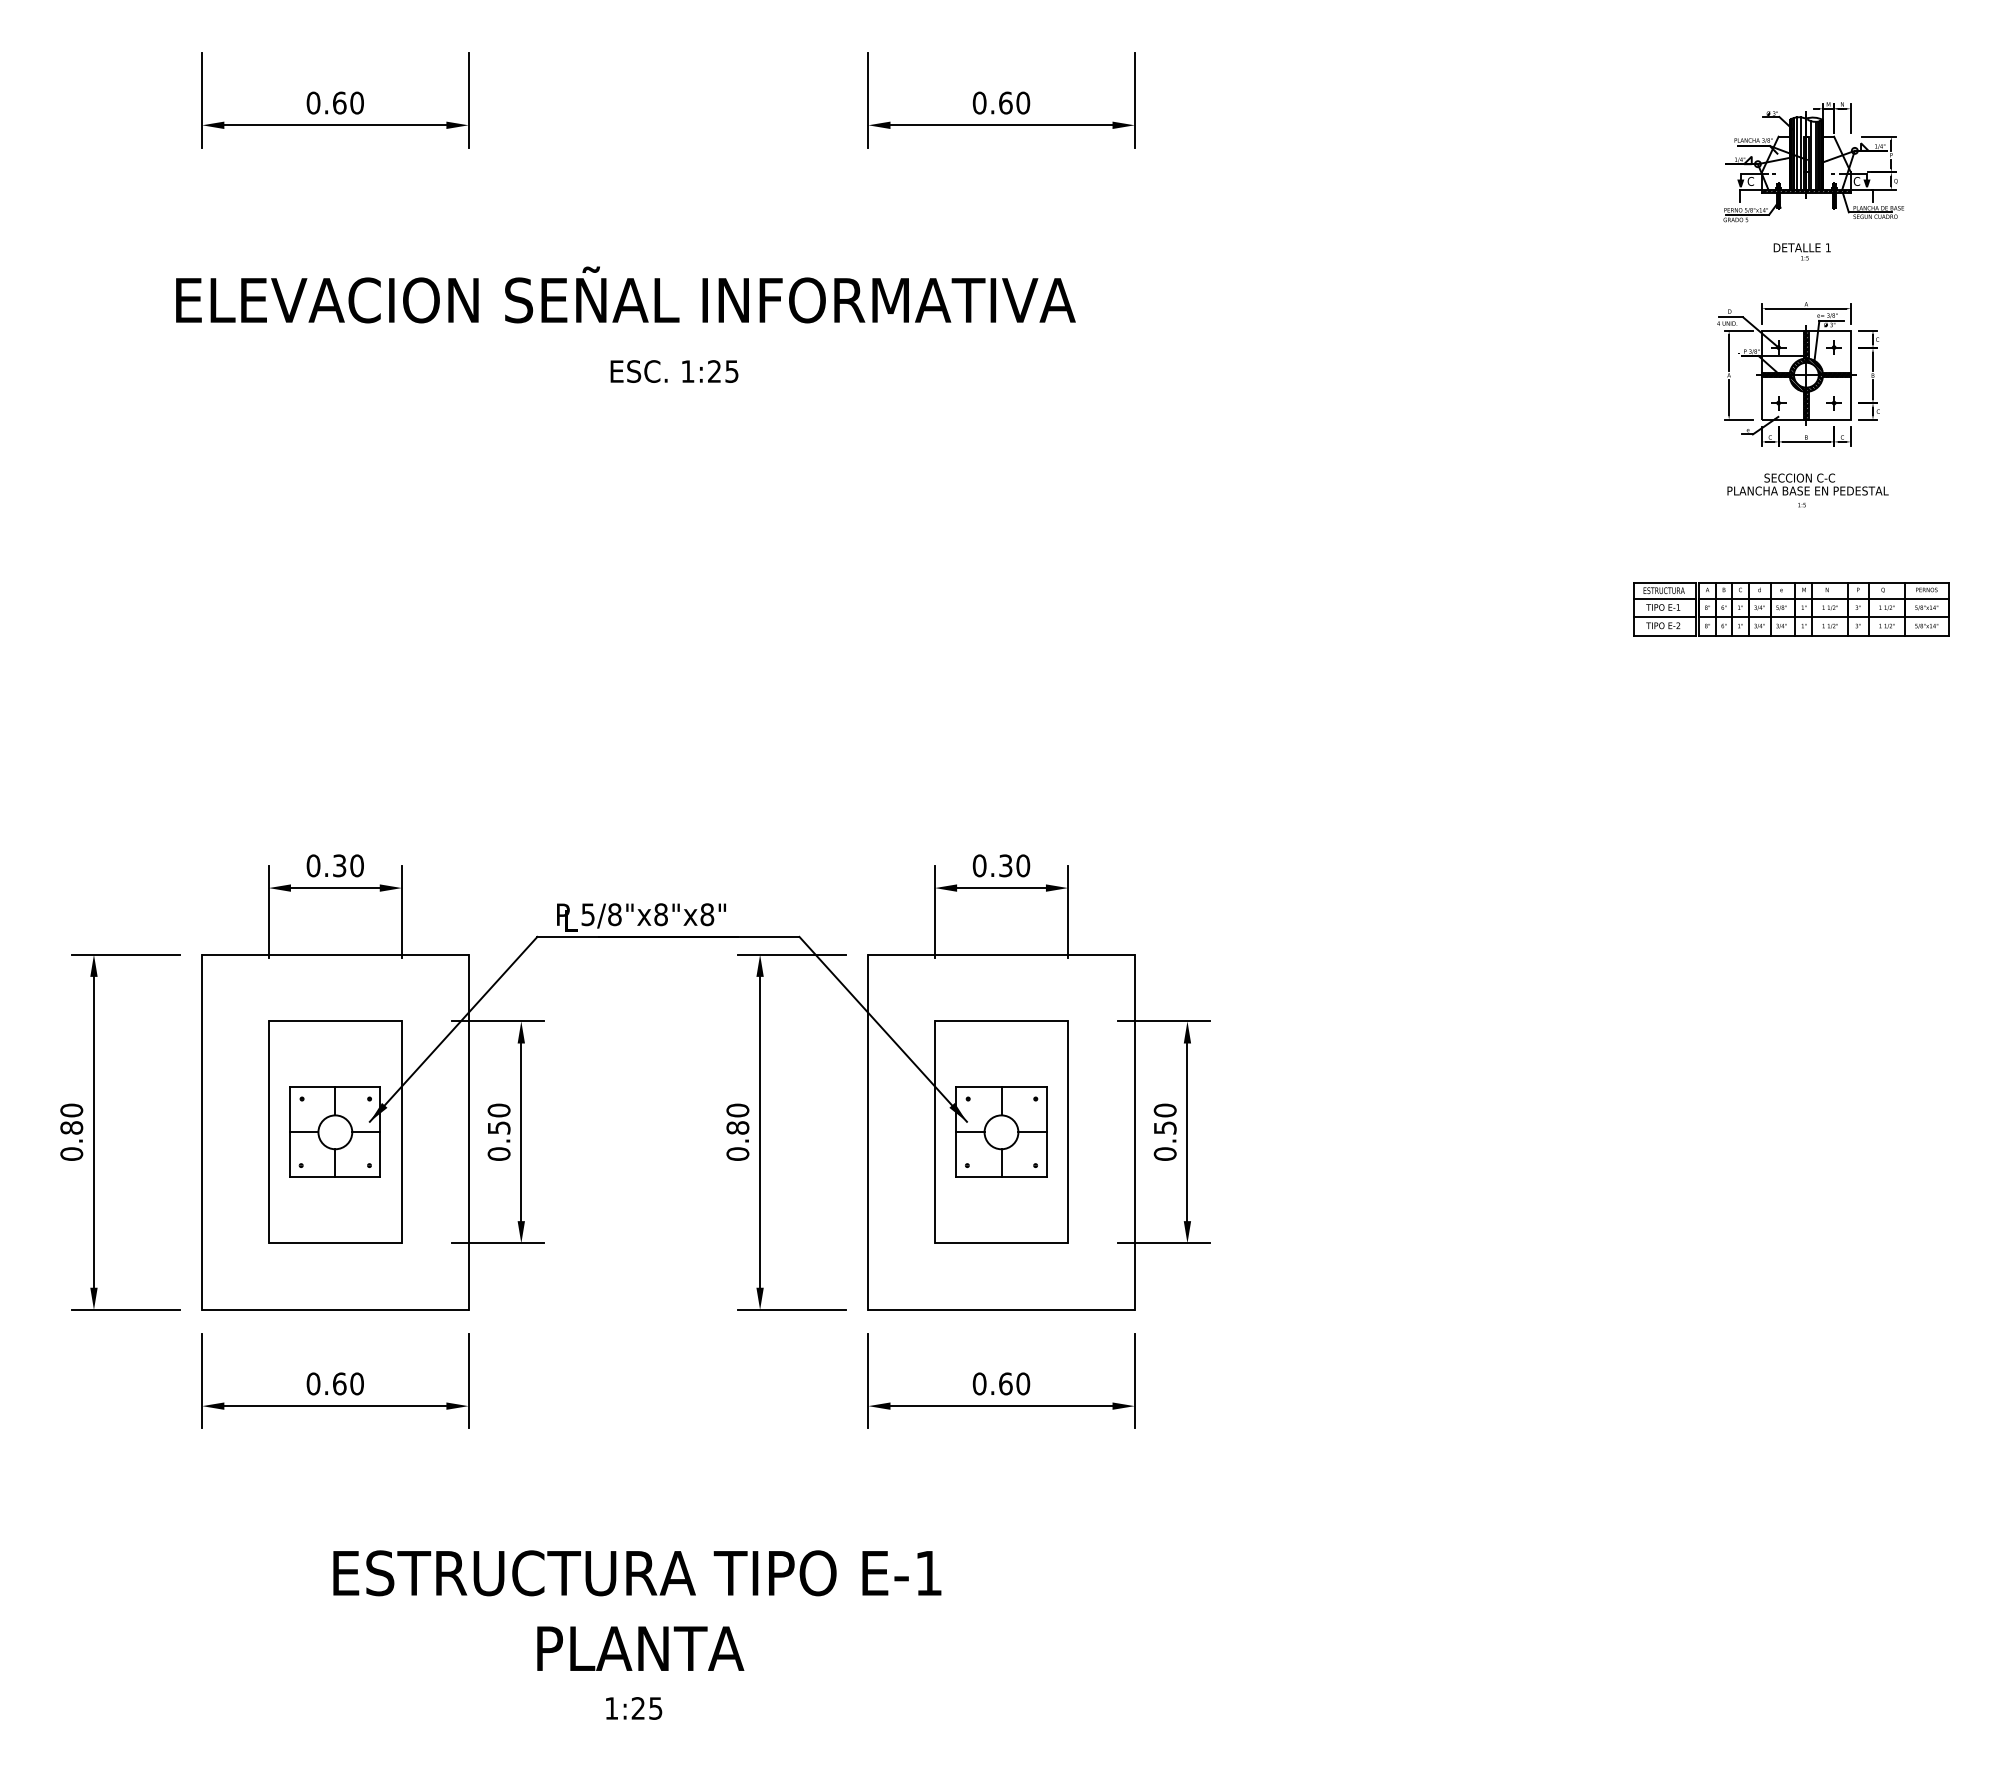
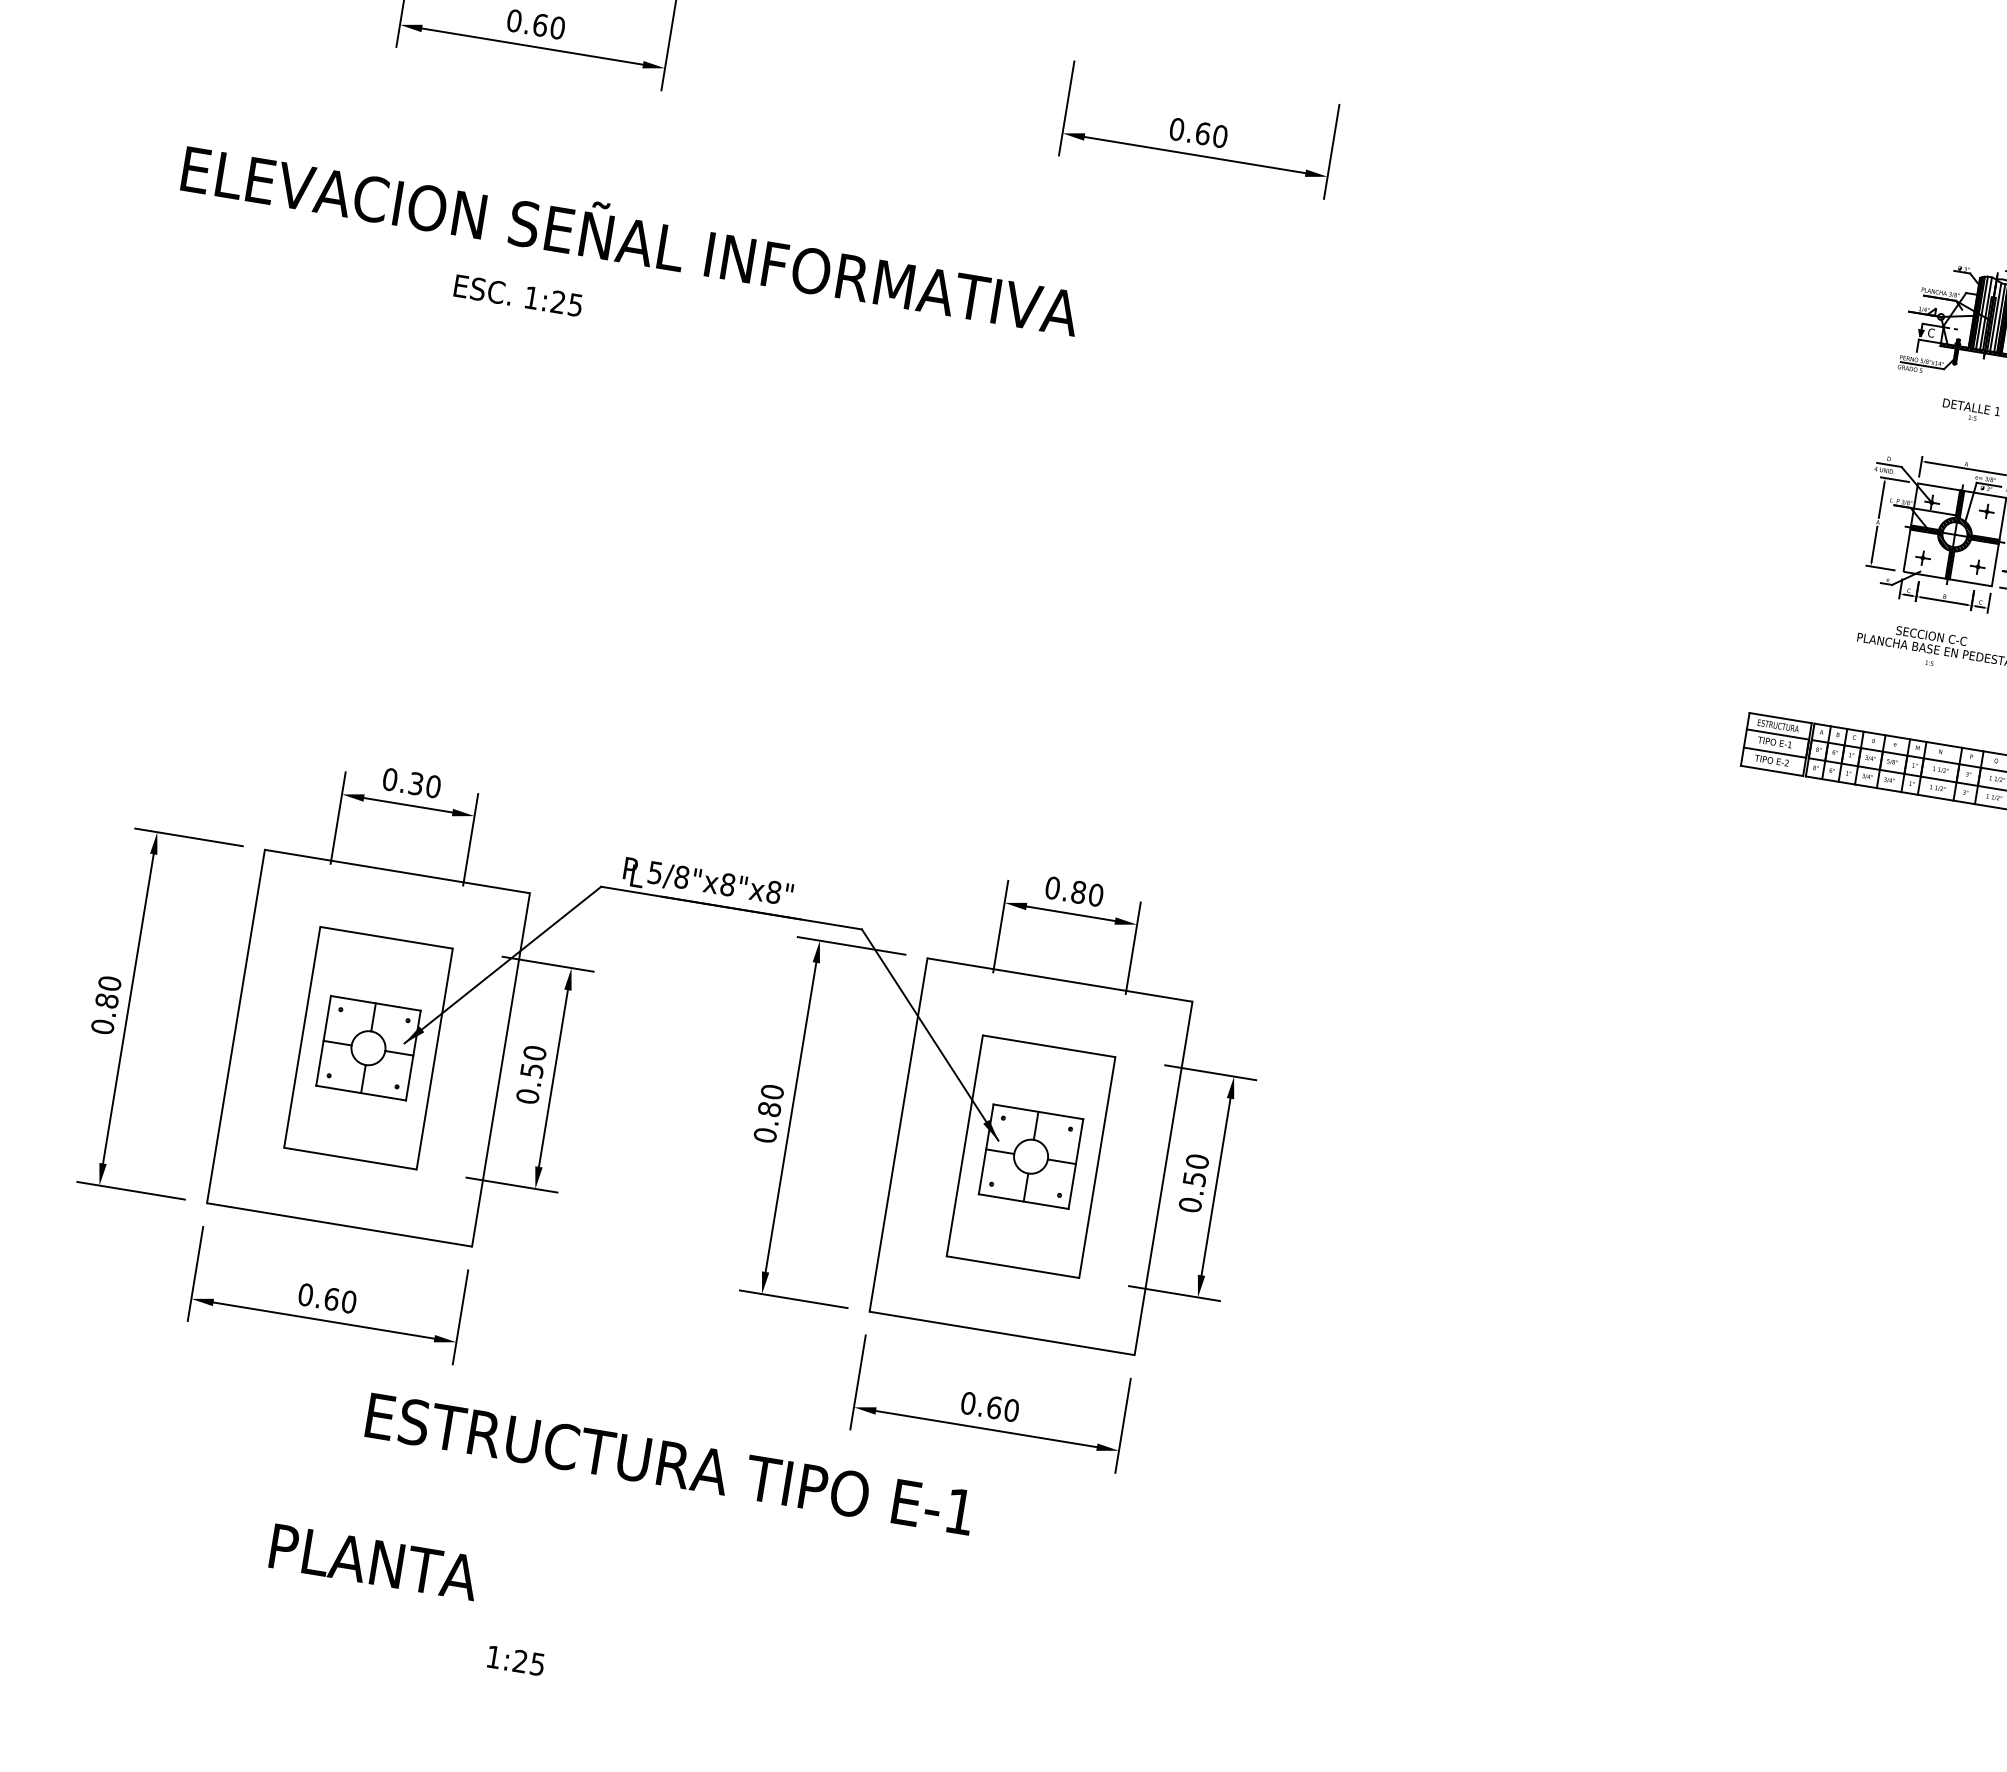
text: (625, 294) -> (631, 235), moved
text: (674, 371) -> (518, 295), moved
text: (1005, 865) -> (1078, 891), 0.30 -> 0.80
text: (637, 1573) -> (670, 1464), moved
text: (640, 1648) -> (374, 1562), moved
text: (634, 1708) -> (516, 1660), moved

